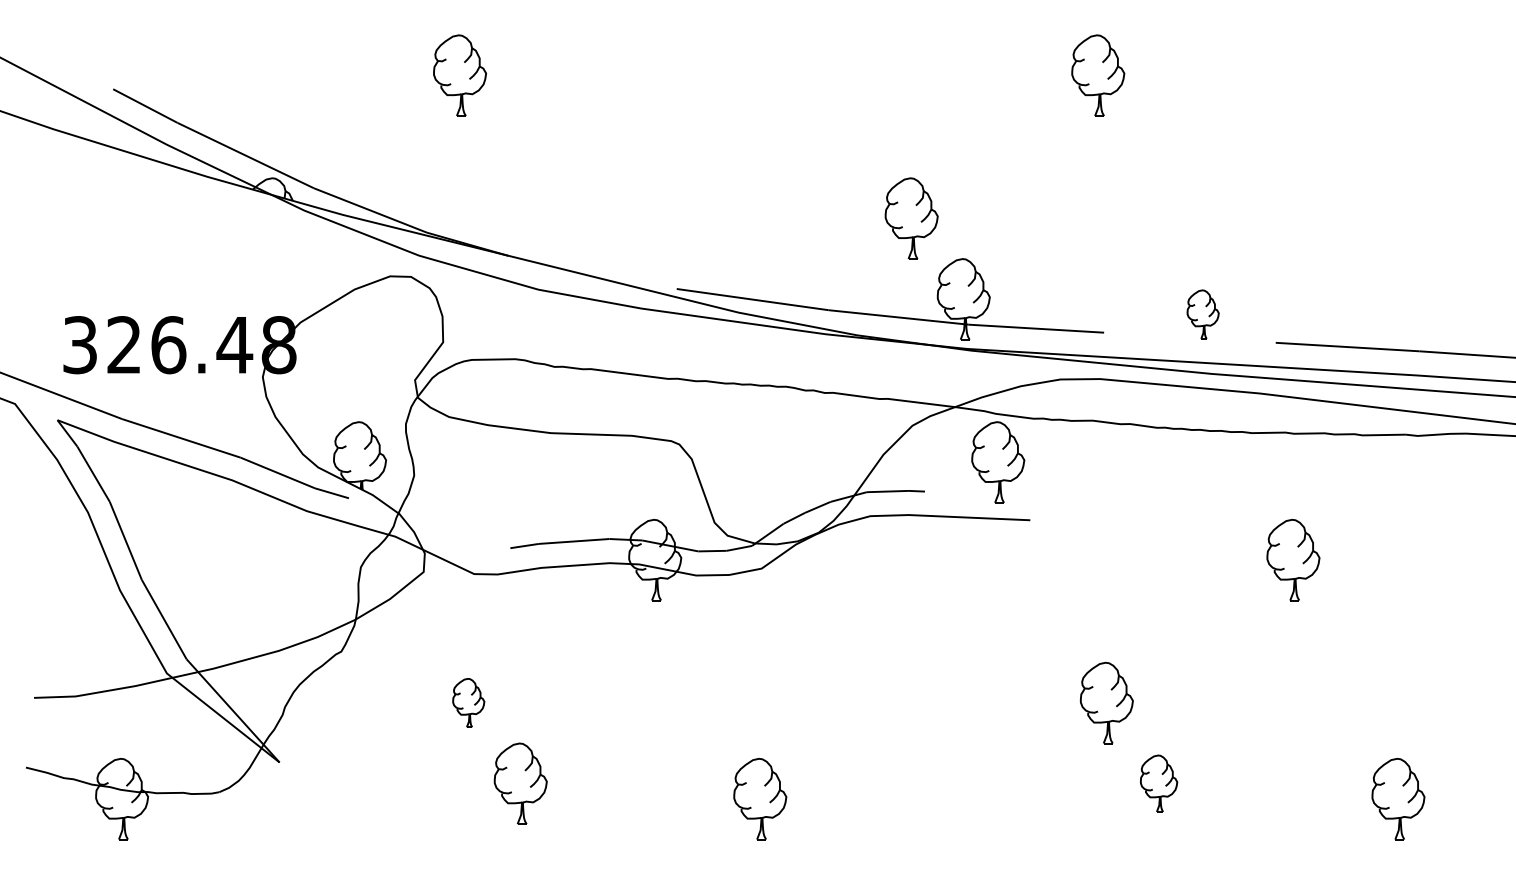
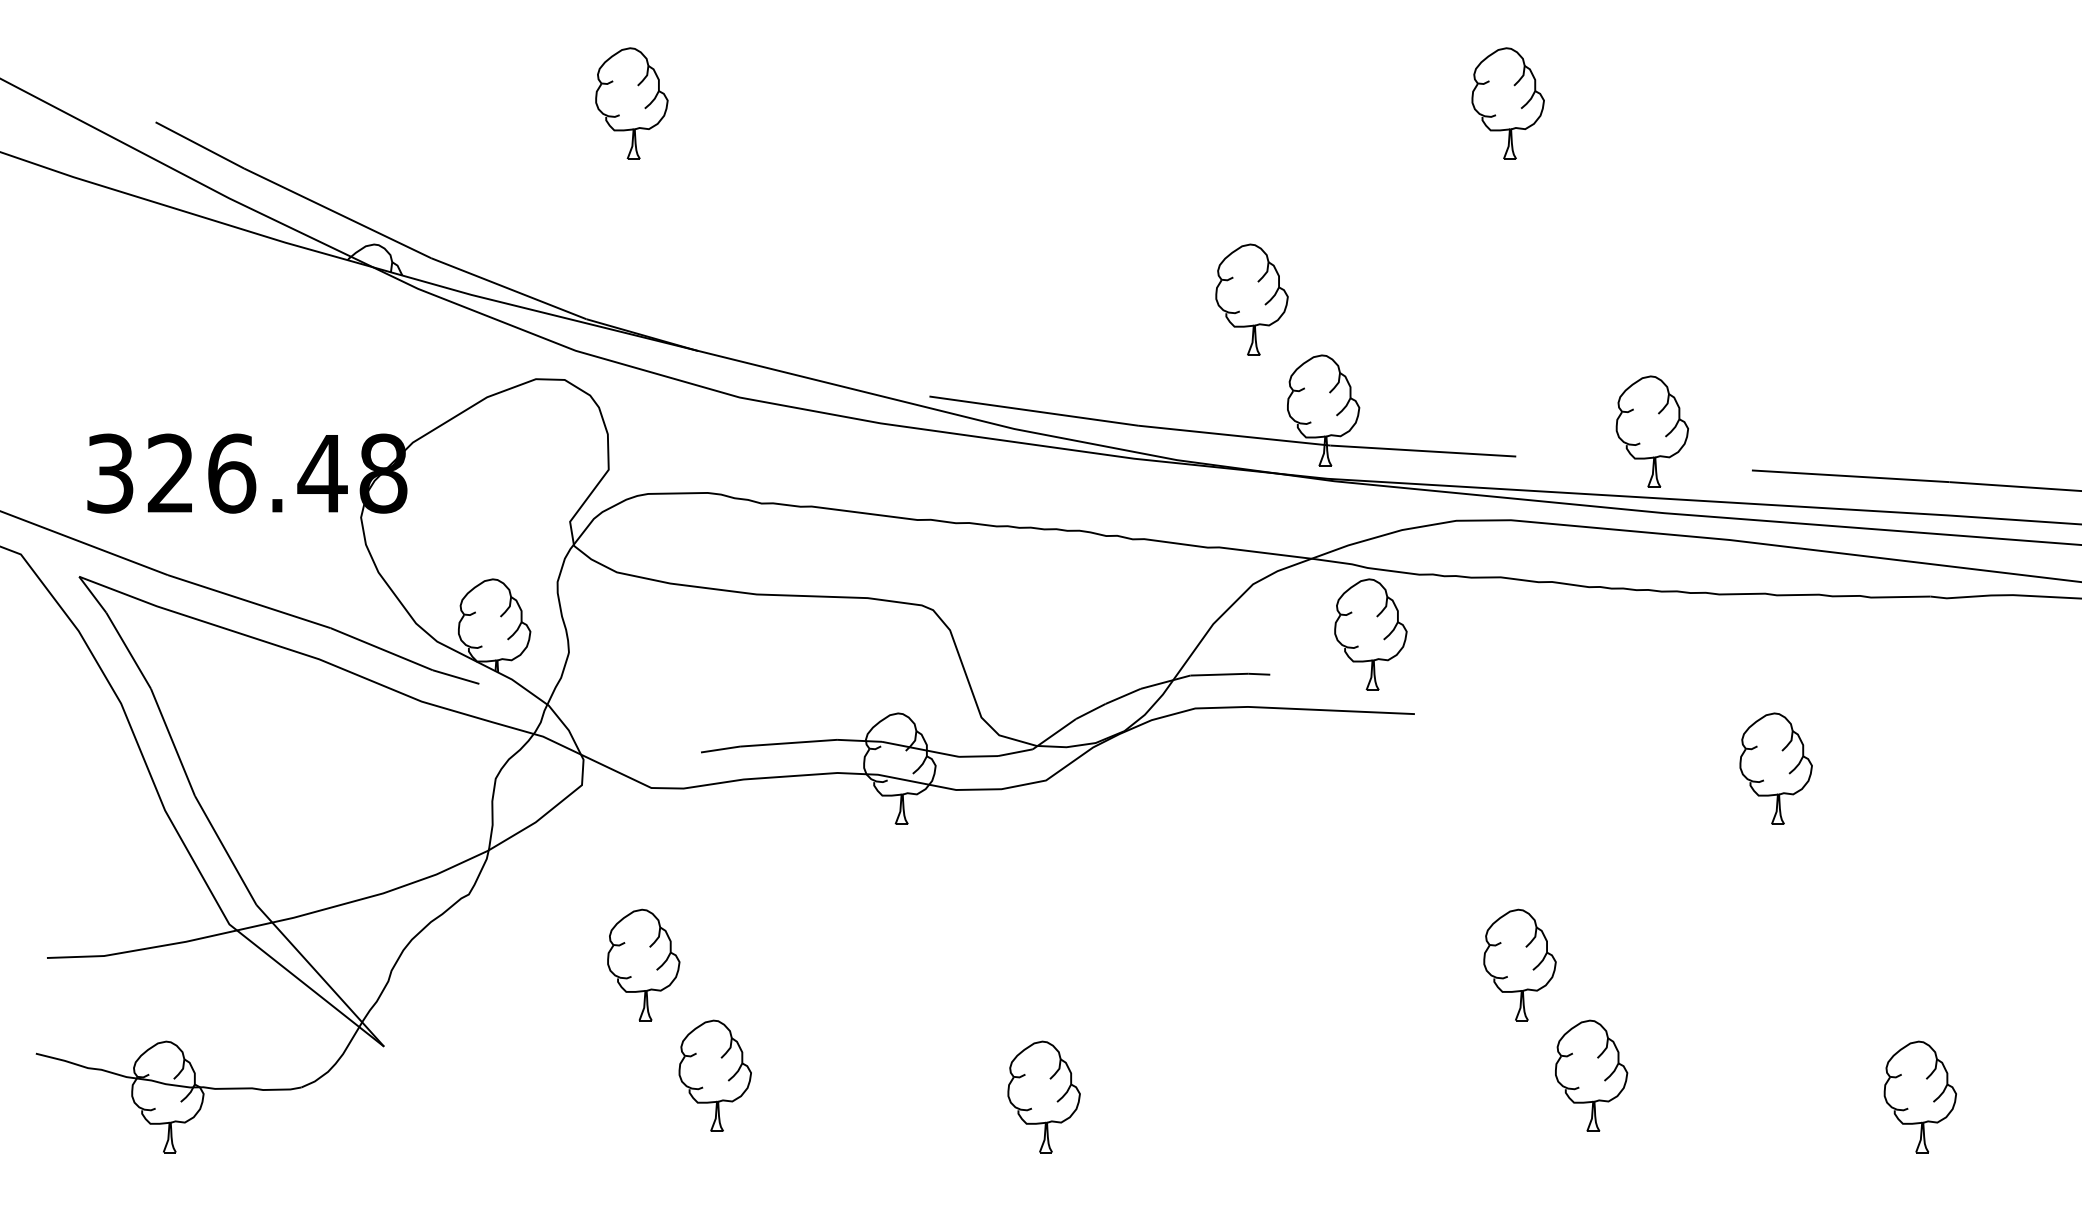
part: (1202, 314) -> (1651, 431), size x1.67
part: (468, 702) -> (643, 964), size x1.67
part: (1158, 783) -> (1591, 1075), size x1.43

